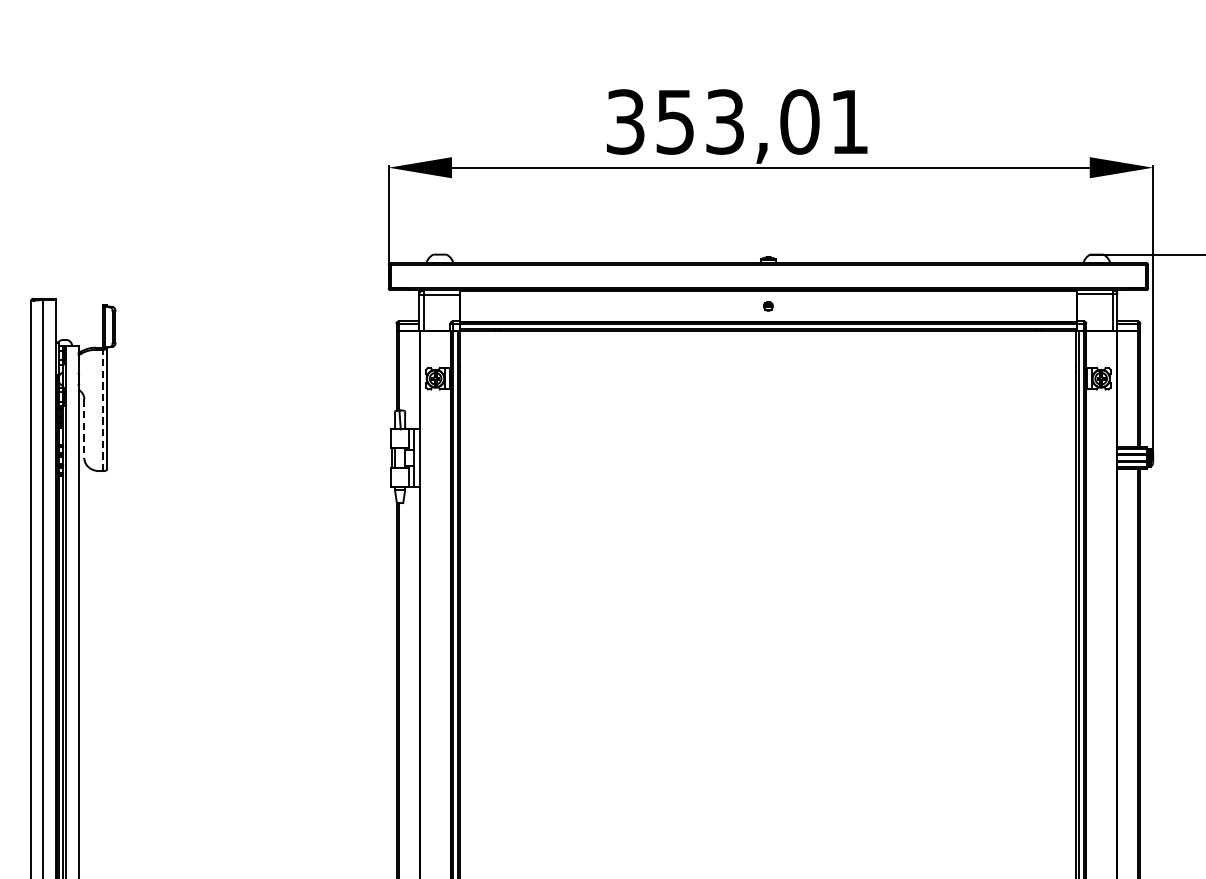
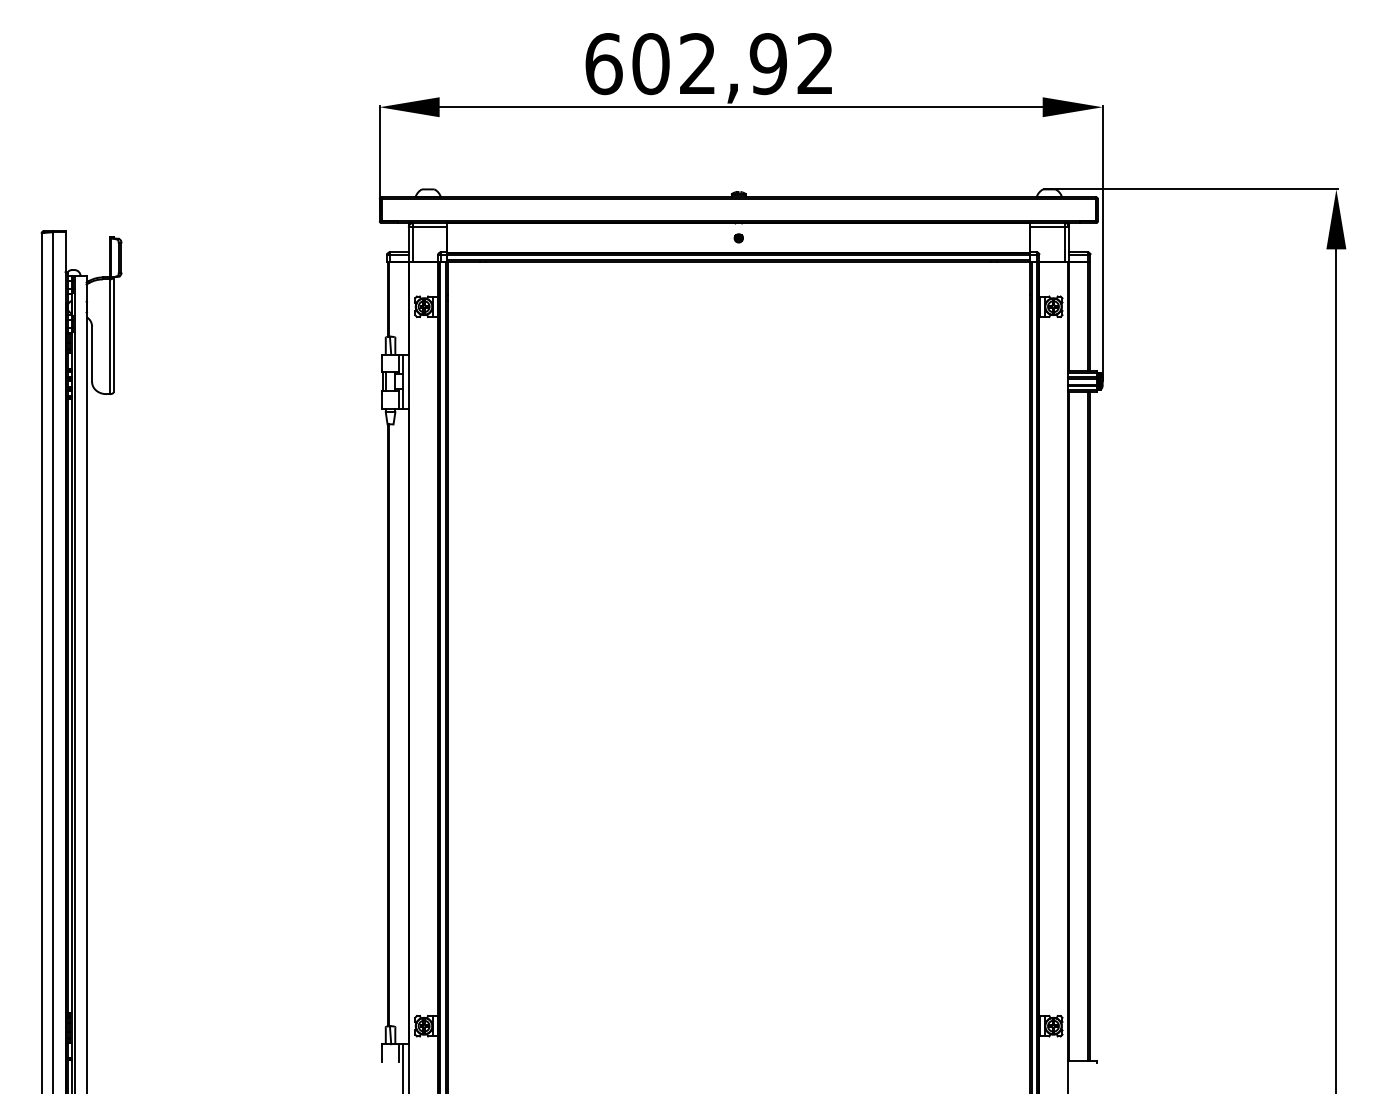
text: (736, 122) -> (708, 64), 353,01 -> 602,92
line: (102, 410) -> (109, 336), dashed -> solid
line: (84, 429) -> (92, 354), dashed -> solid

